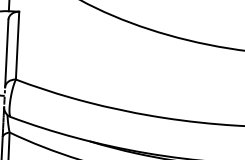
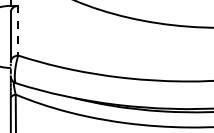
line: (17, 45) -> (18, 30), solid -> dashed

